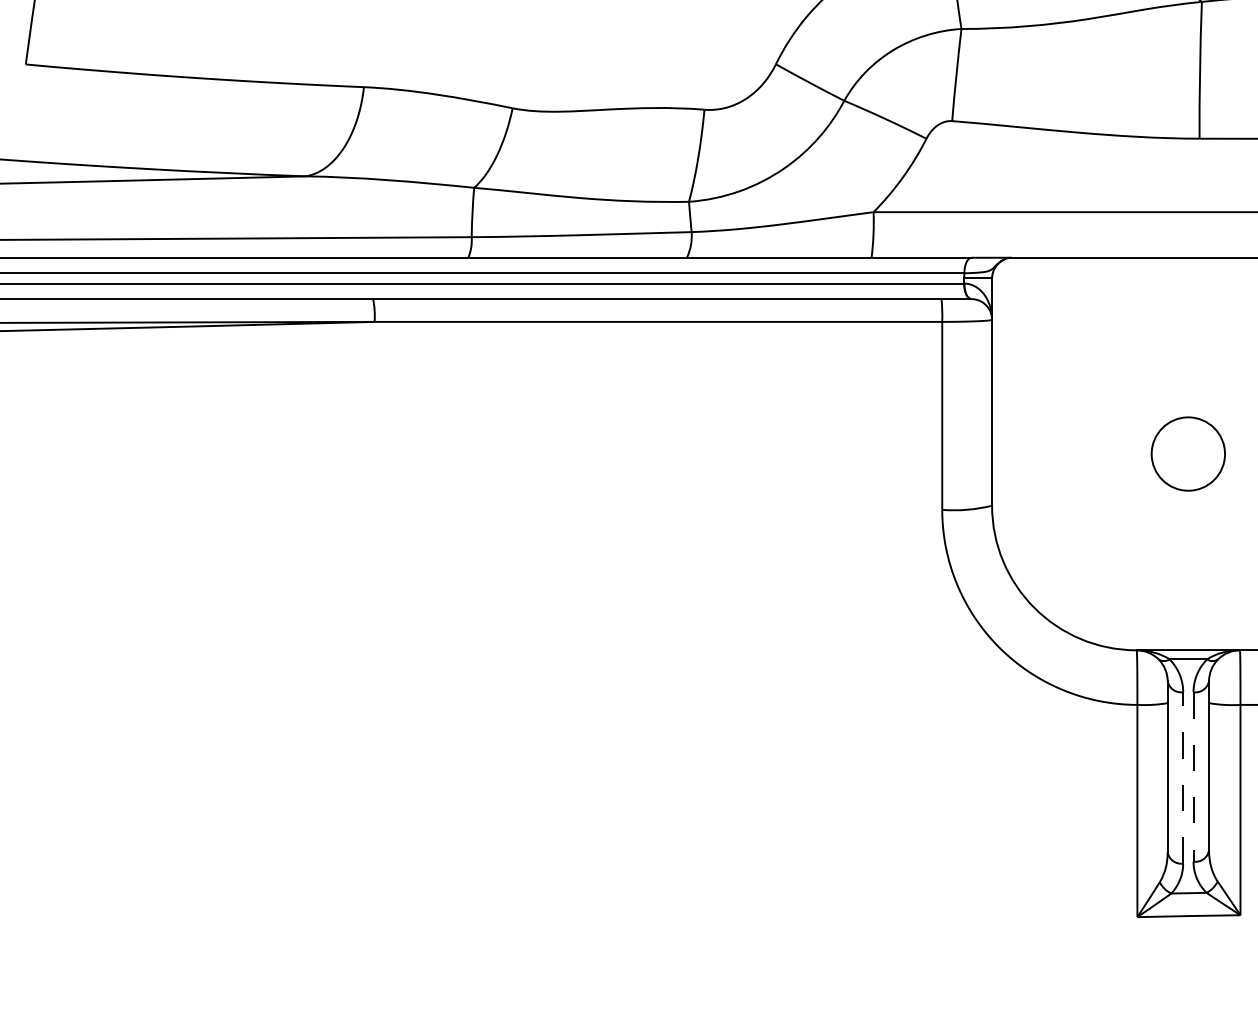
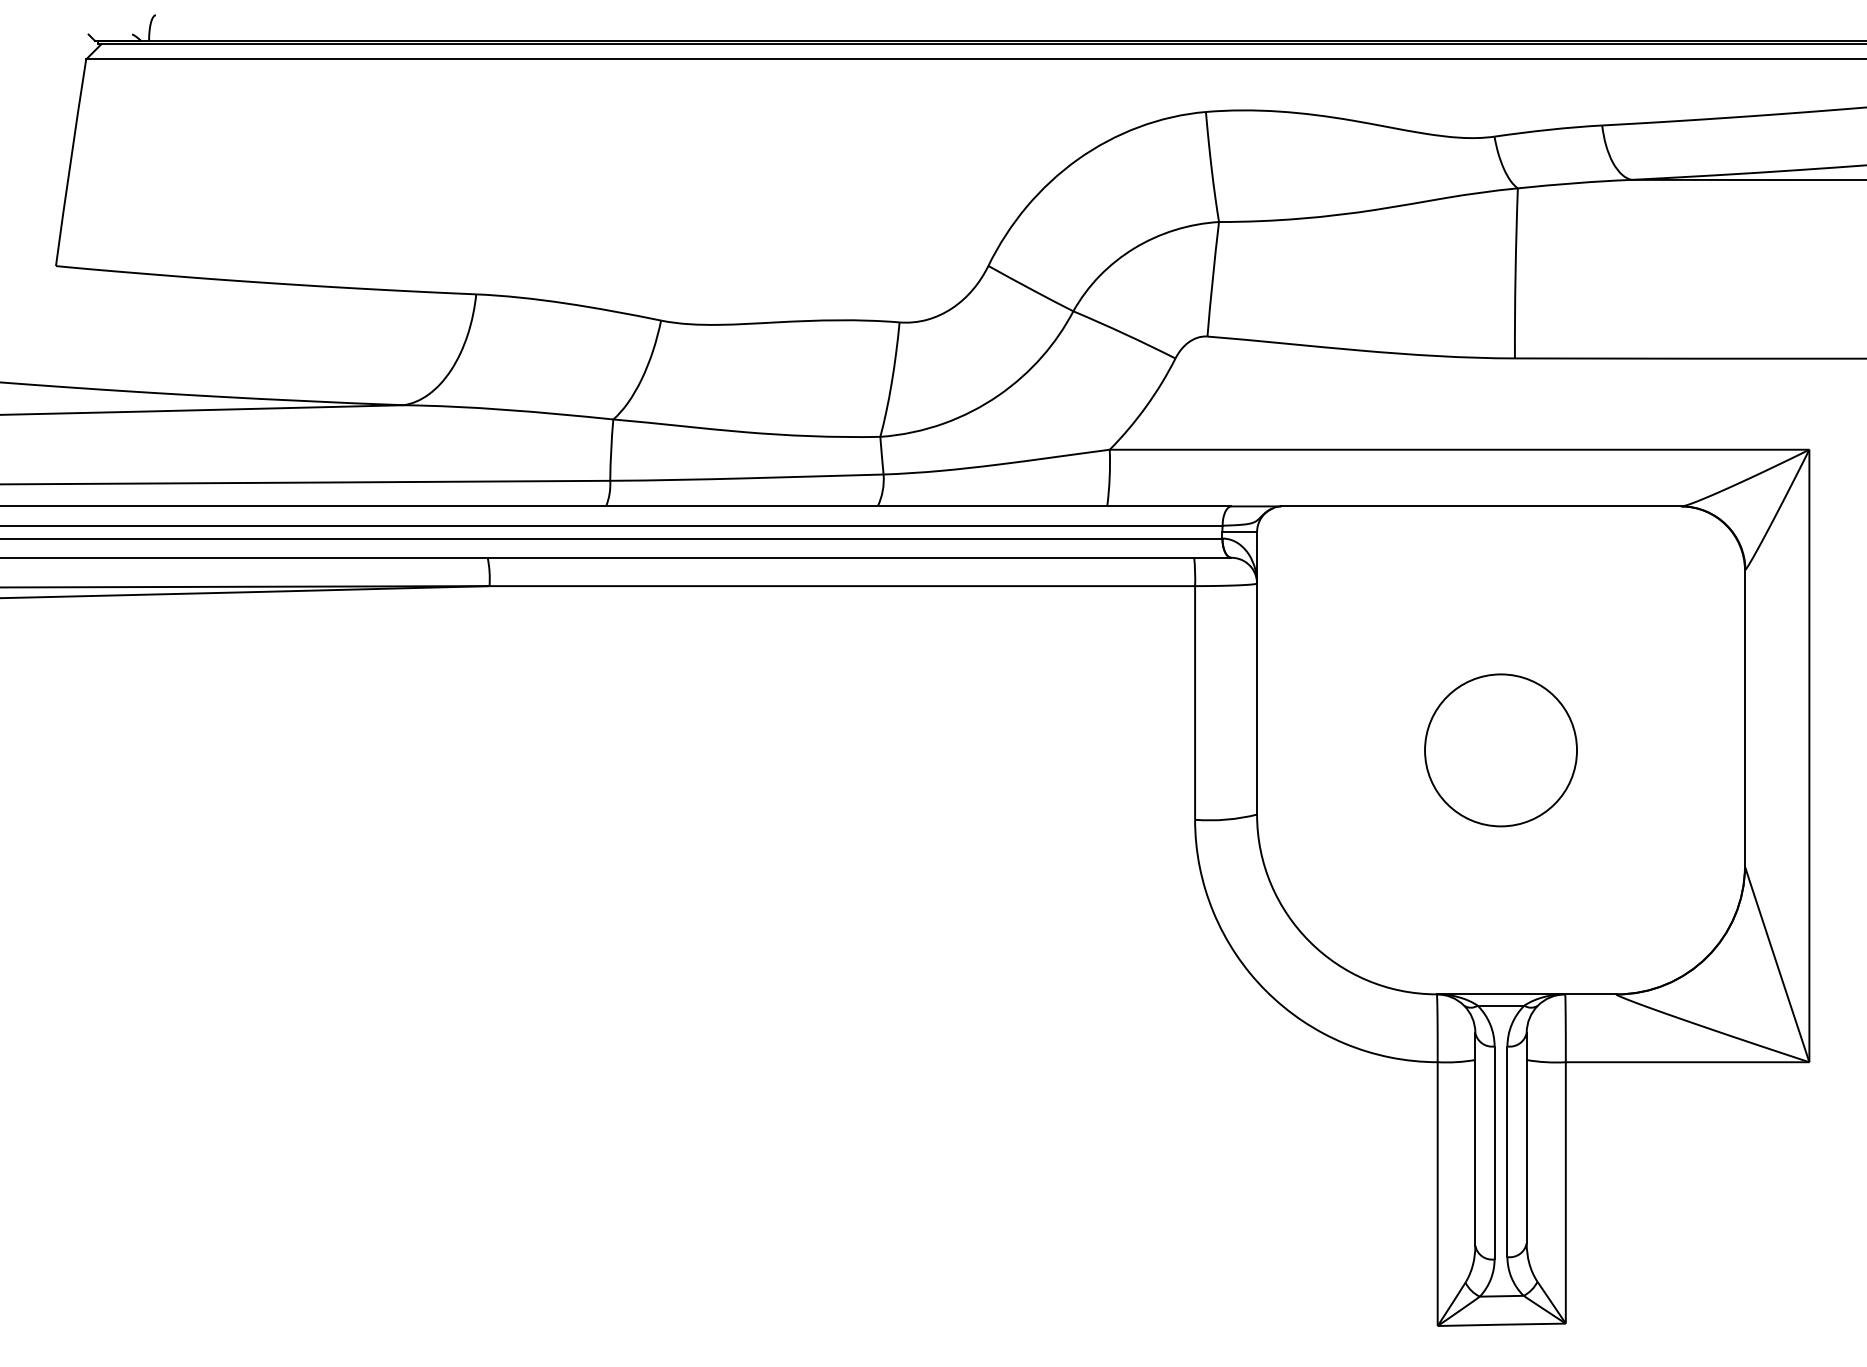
circle: (1188, 454) -> (1501, 750), size x1.67
line: (1183, 777) -> (1494, 1152), dashed -> solid
line: (1193, 777) -> (1507, 1152), dashed -> solid

